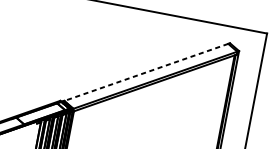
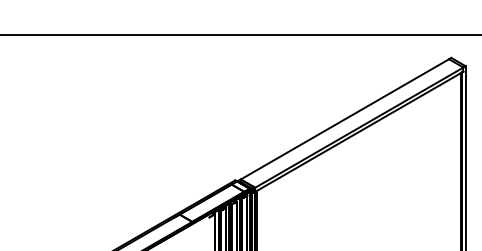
line: (145, 72) -> (344, 119), dashed -> solid

